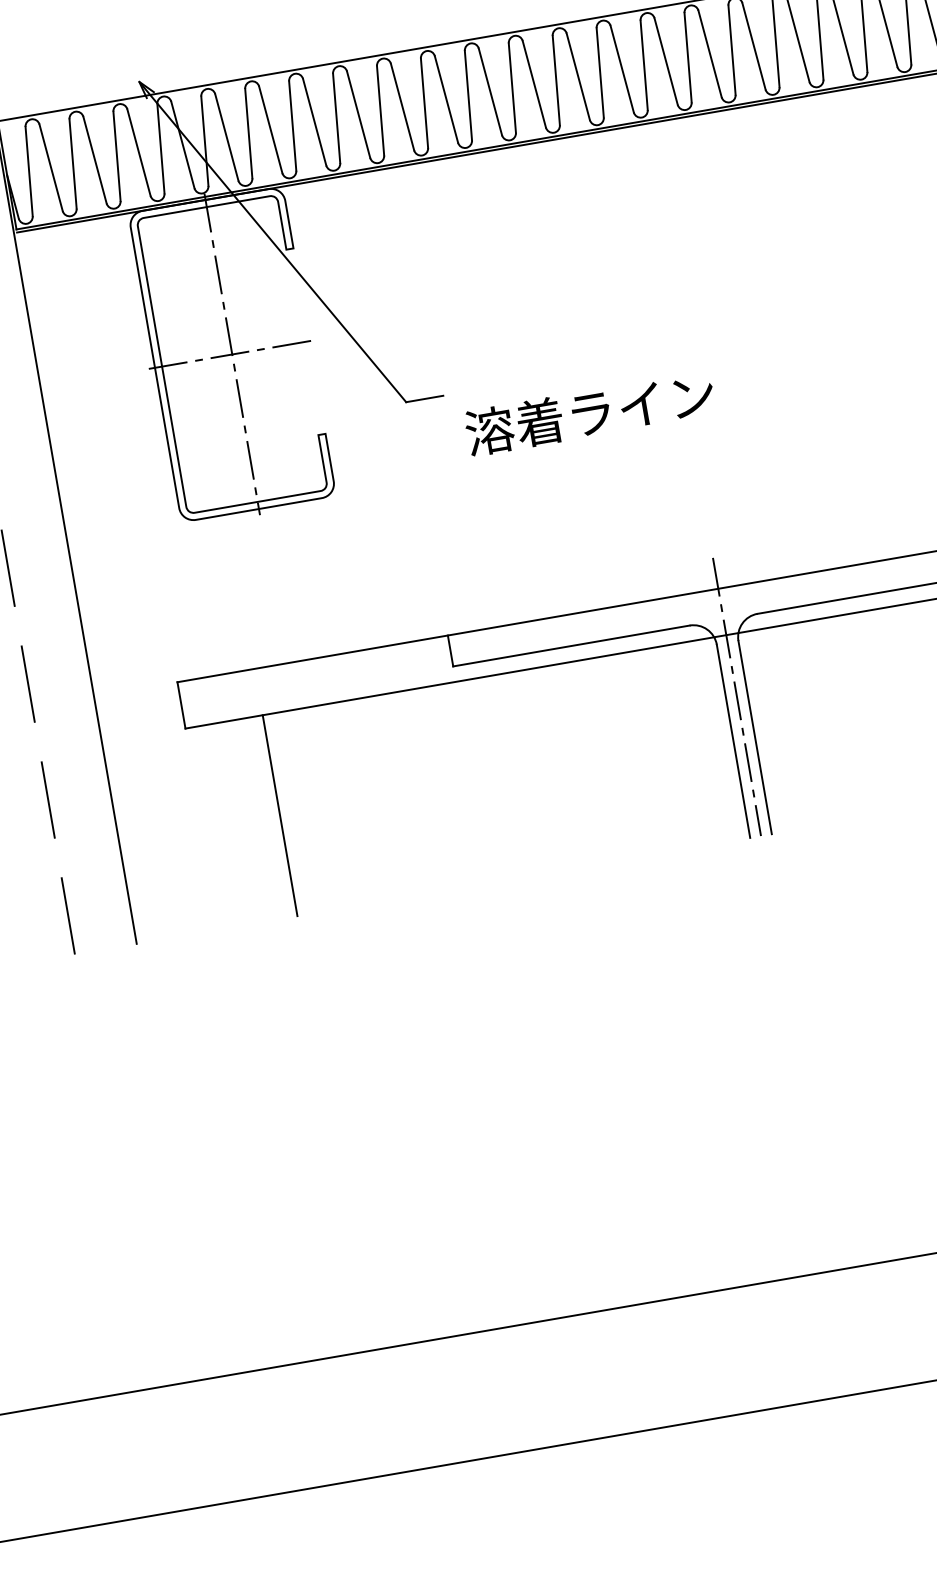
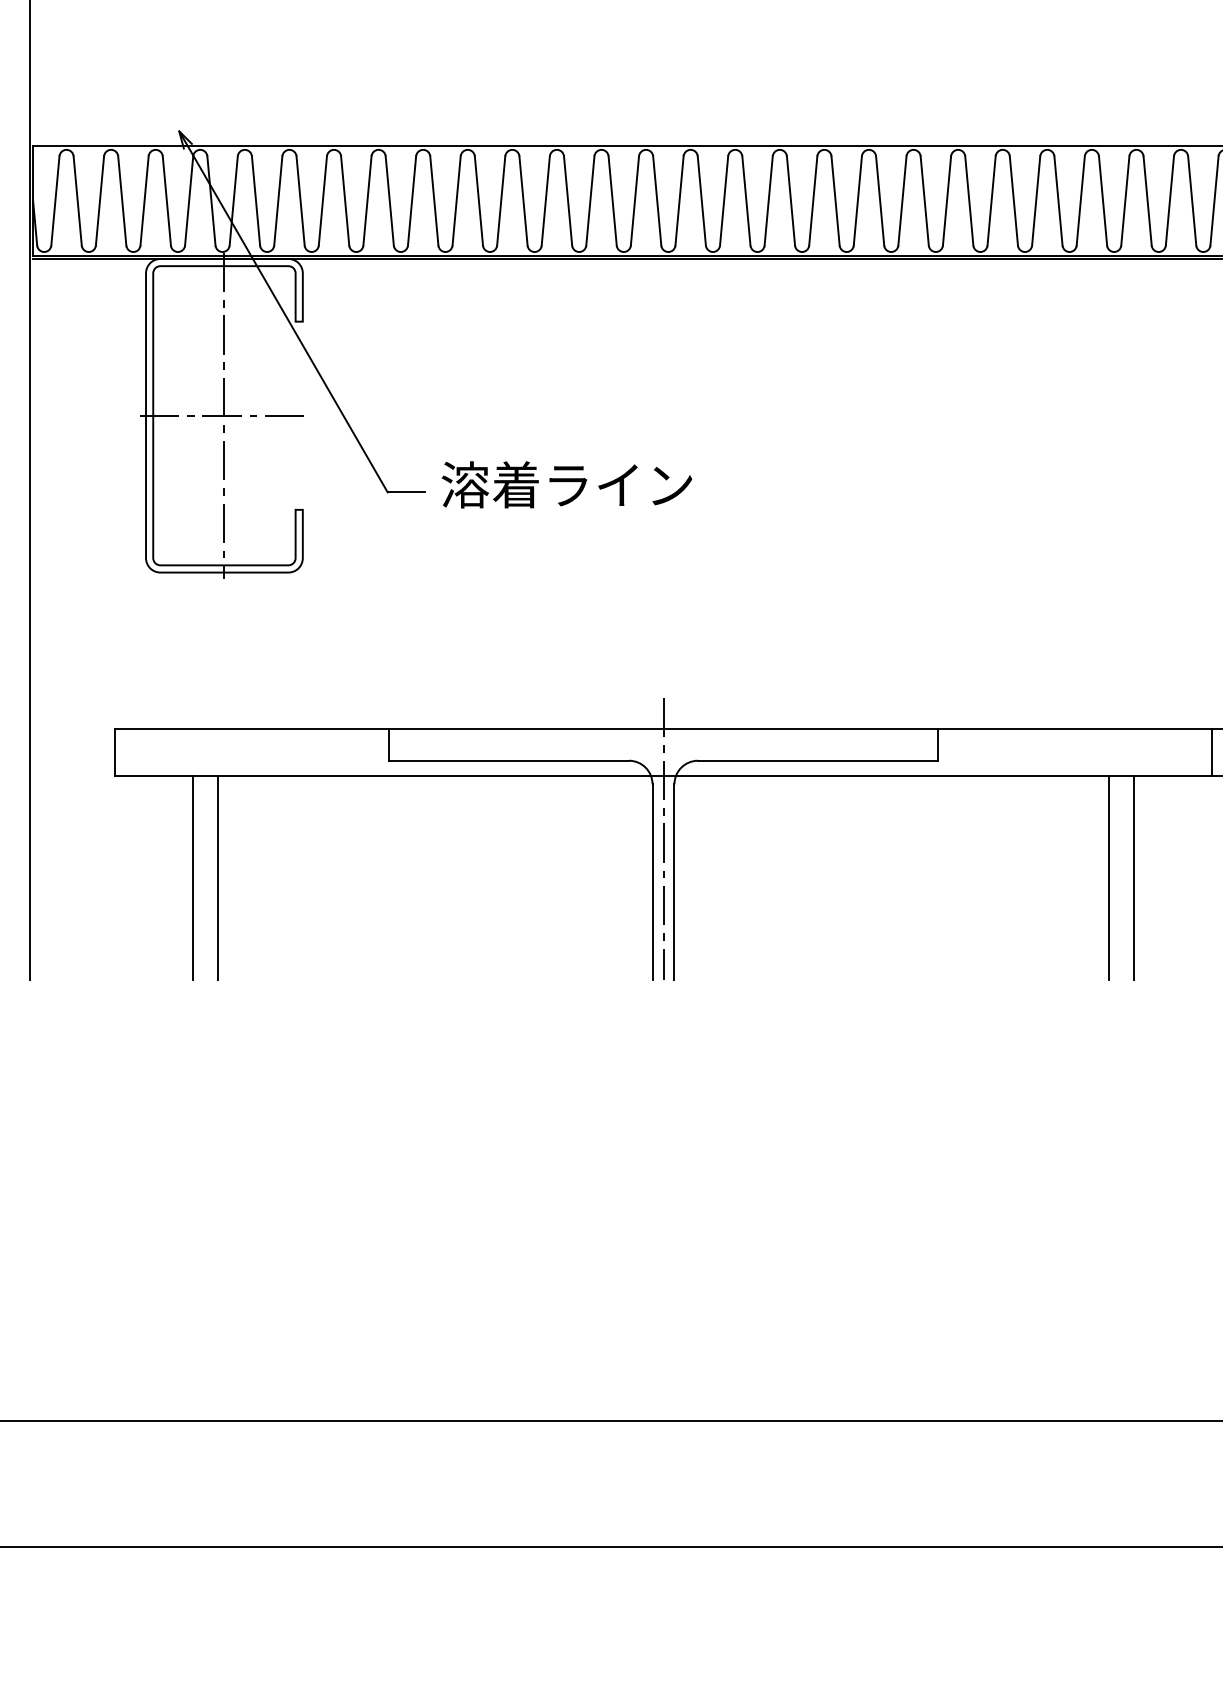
text: (589, 413) -> (566, 484), moved
line: (305, 811) -> (218, 878), added

